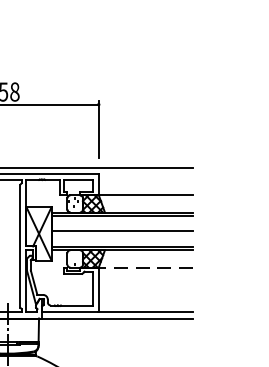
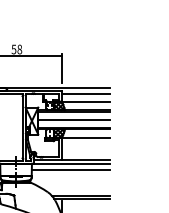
line: (145, 181) -> (85, 94), added
line: (145, 268) -> (85, 138), dashed -> solid
line: (115, 331) -> (70, 170), added

